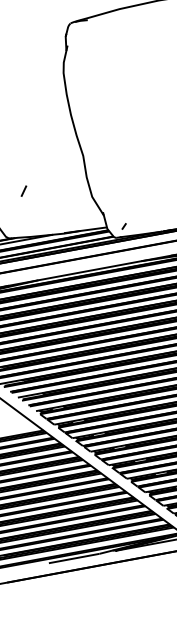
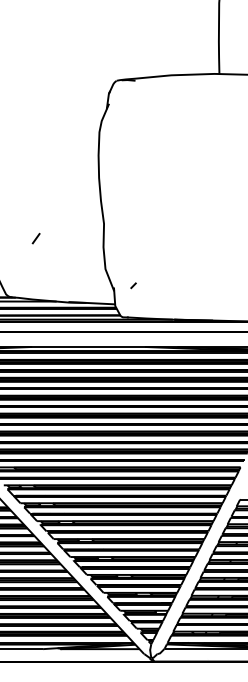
line: (23, 191) -> (35, 238), moved
line: (124, 226) -> (133, 285), moved

